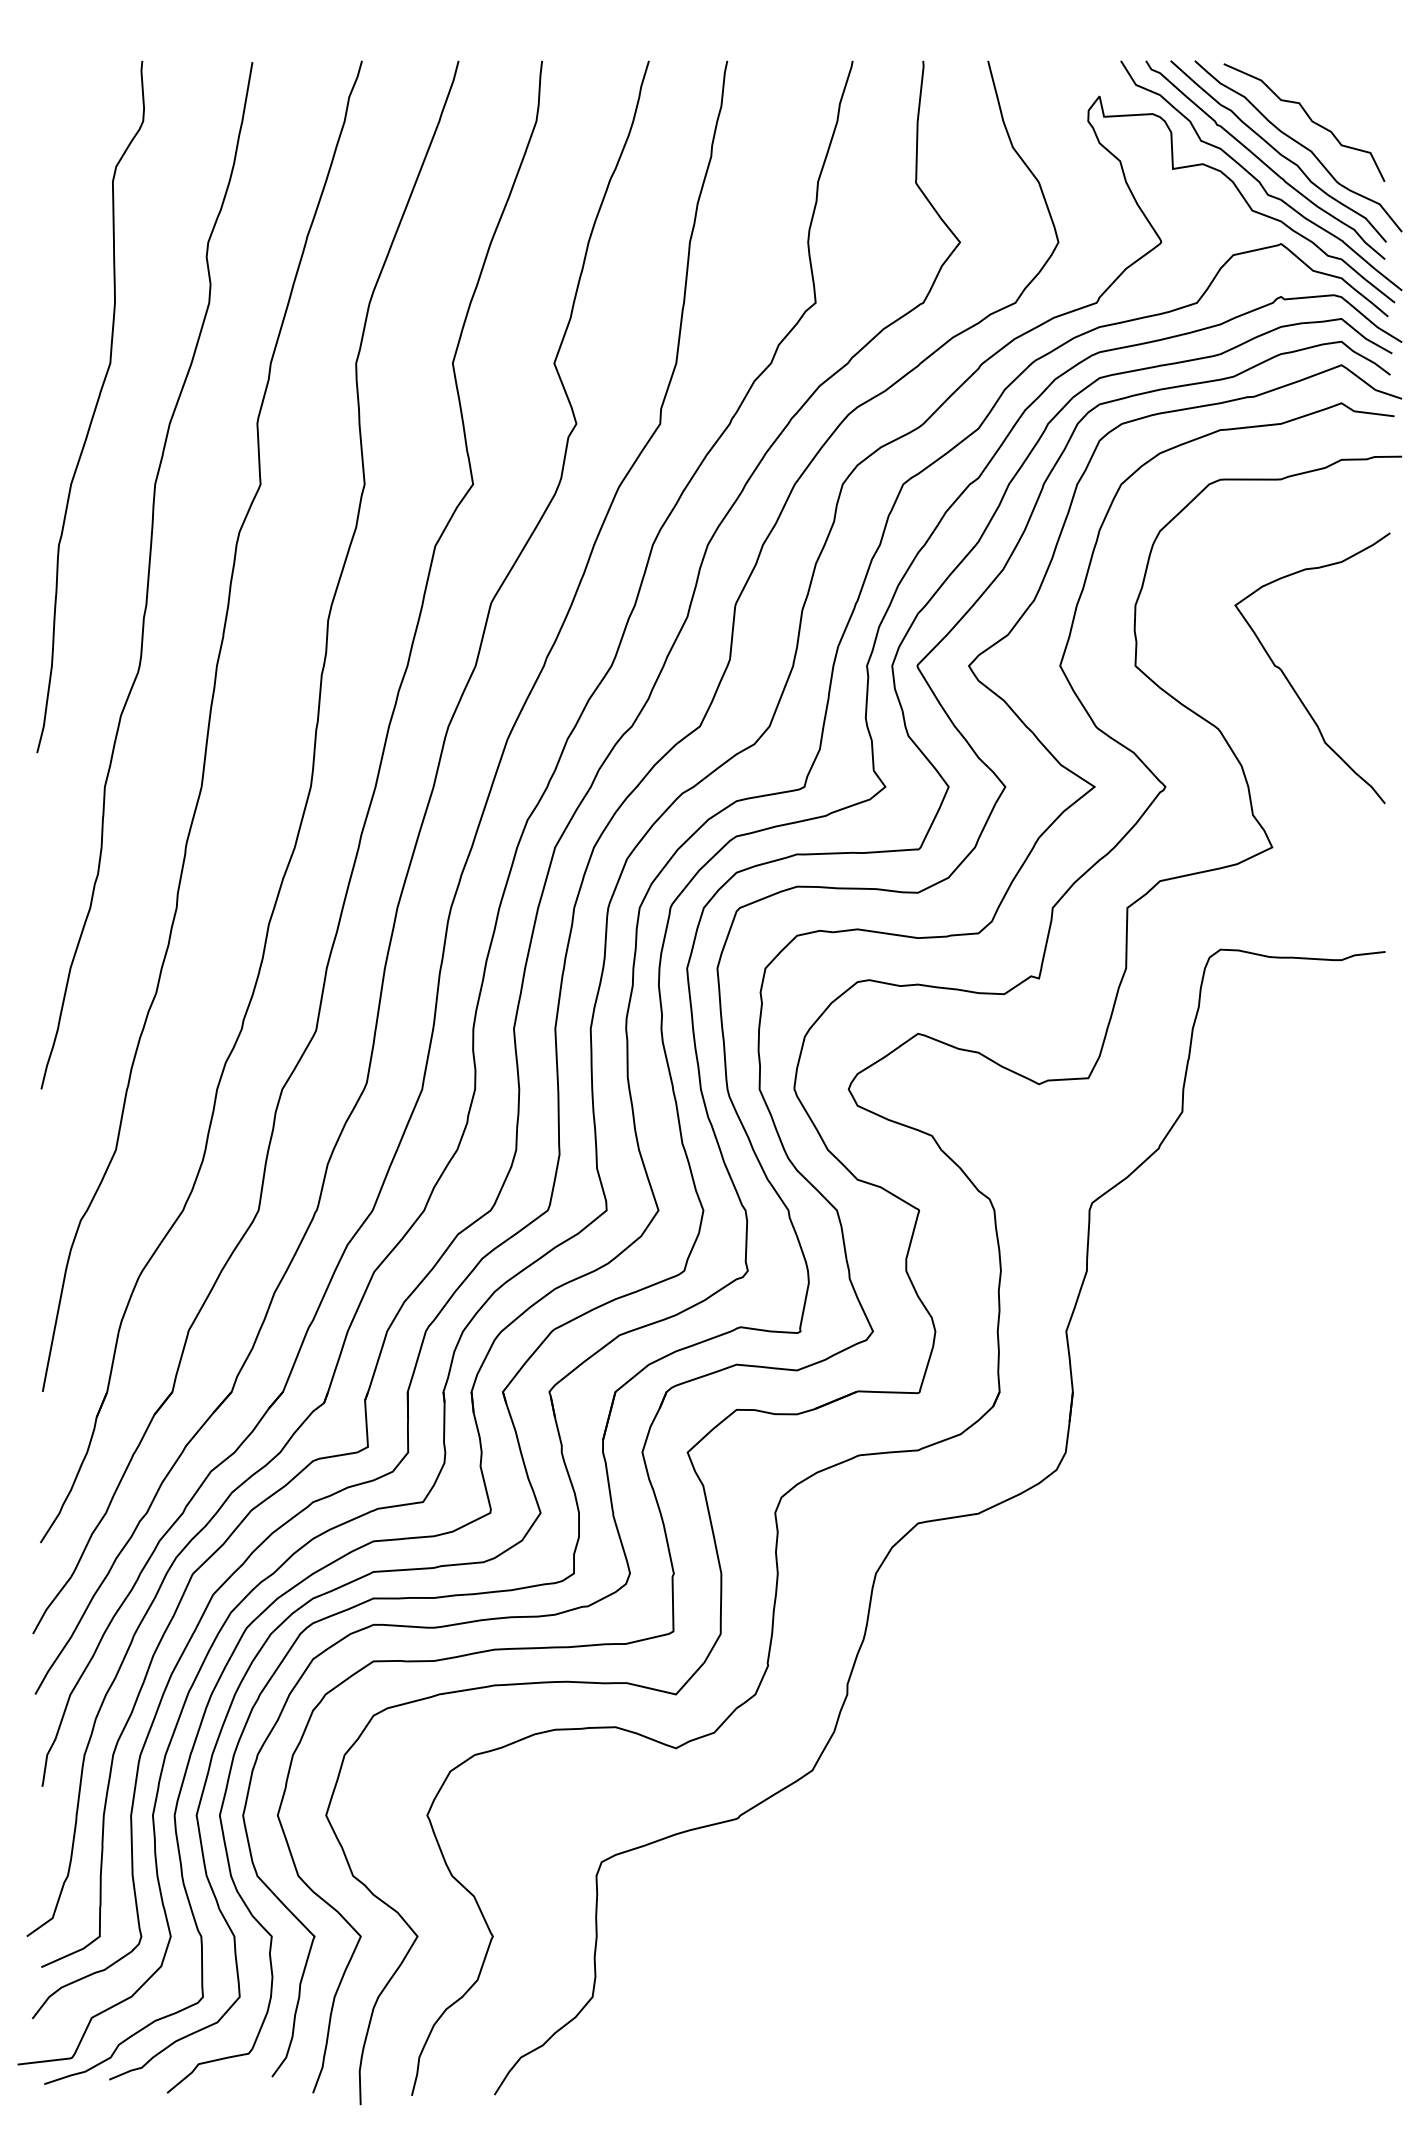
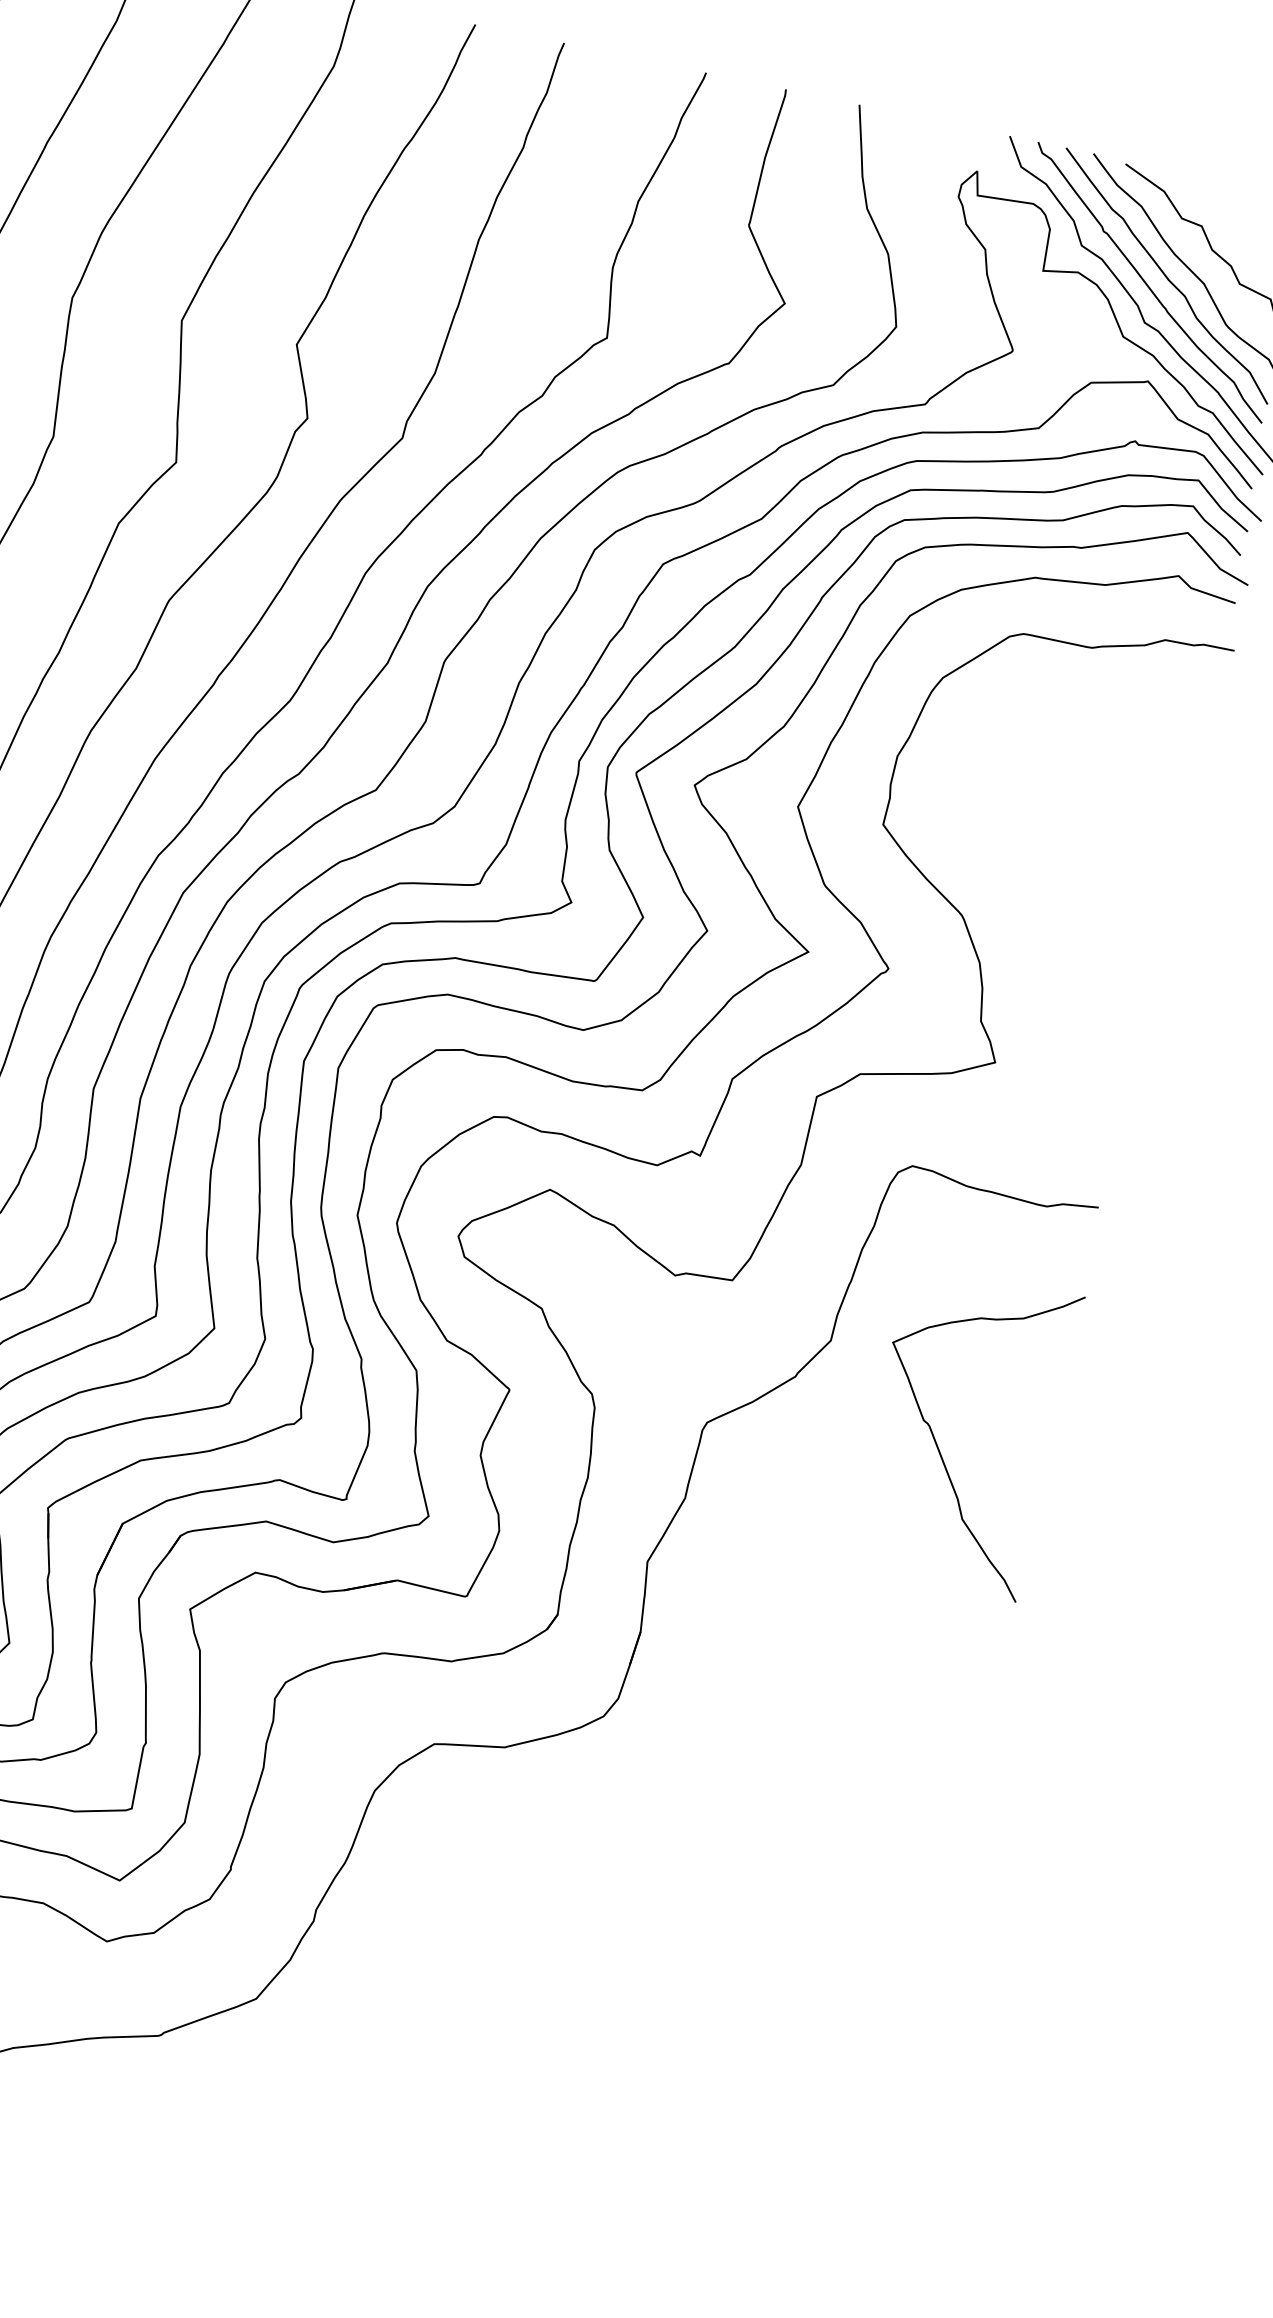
curve: (1290, 682) -> (937, 1442), moved

